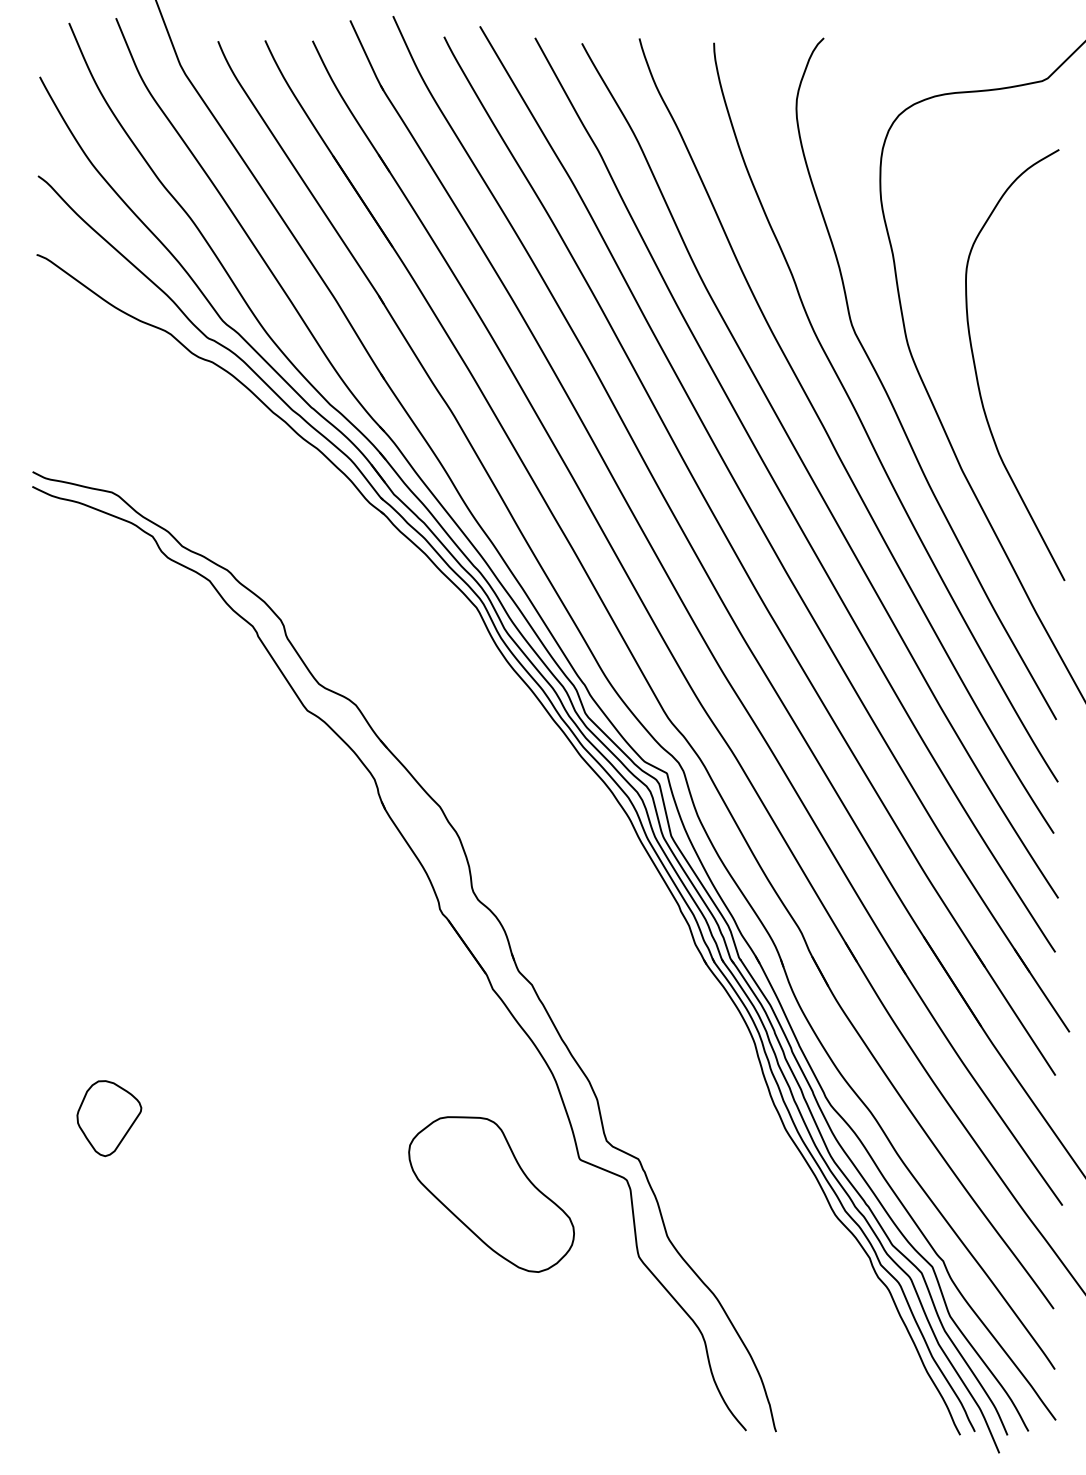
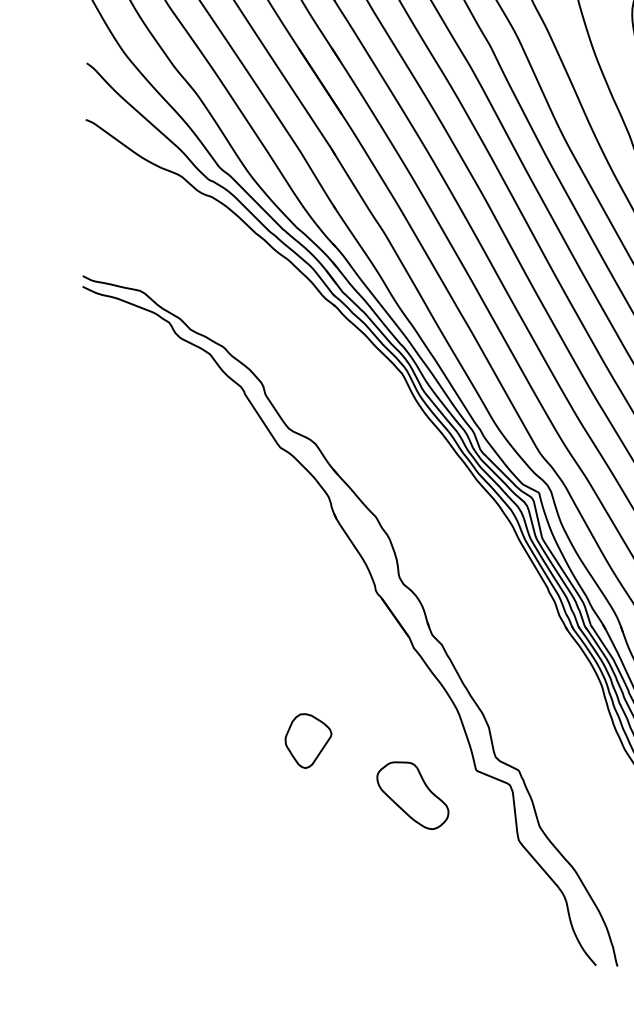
part: (109, 1118) -> (308, 741), moved
part: (491, 1194) -> (412, 795), size x0.6

